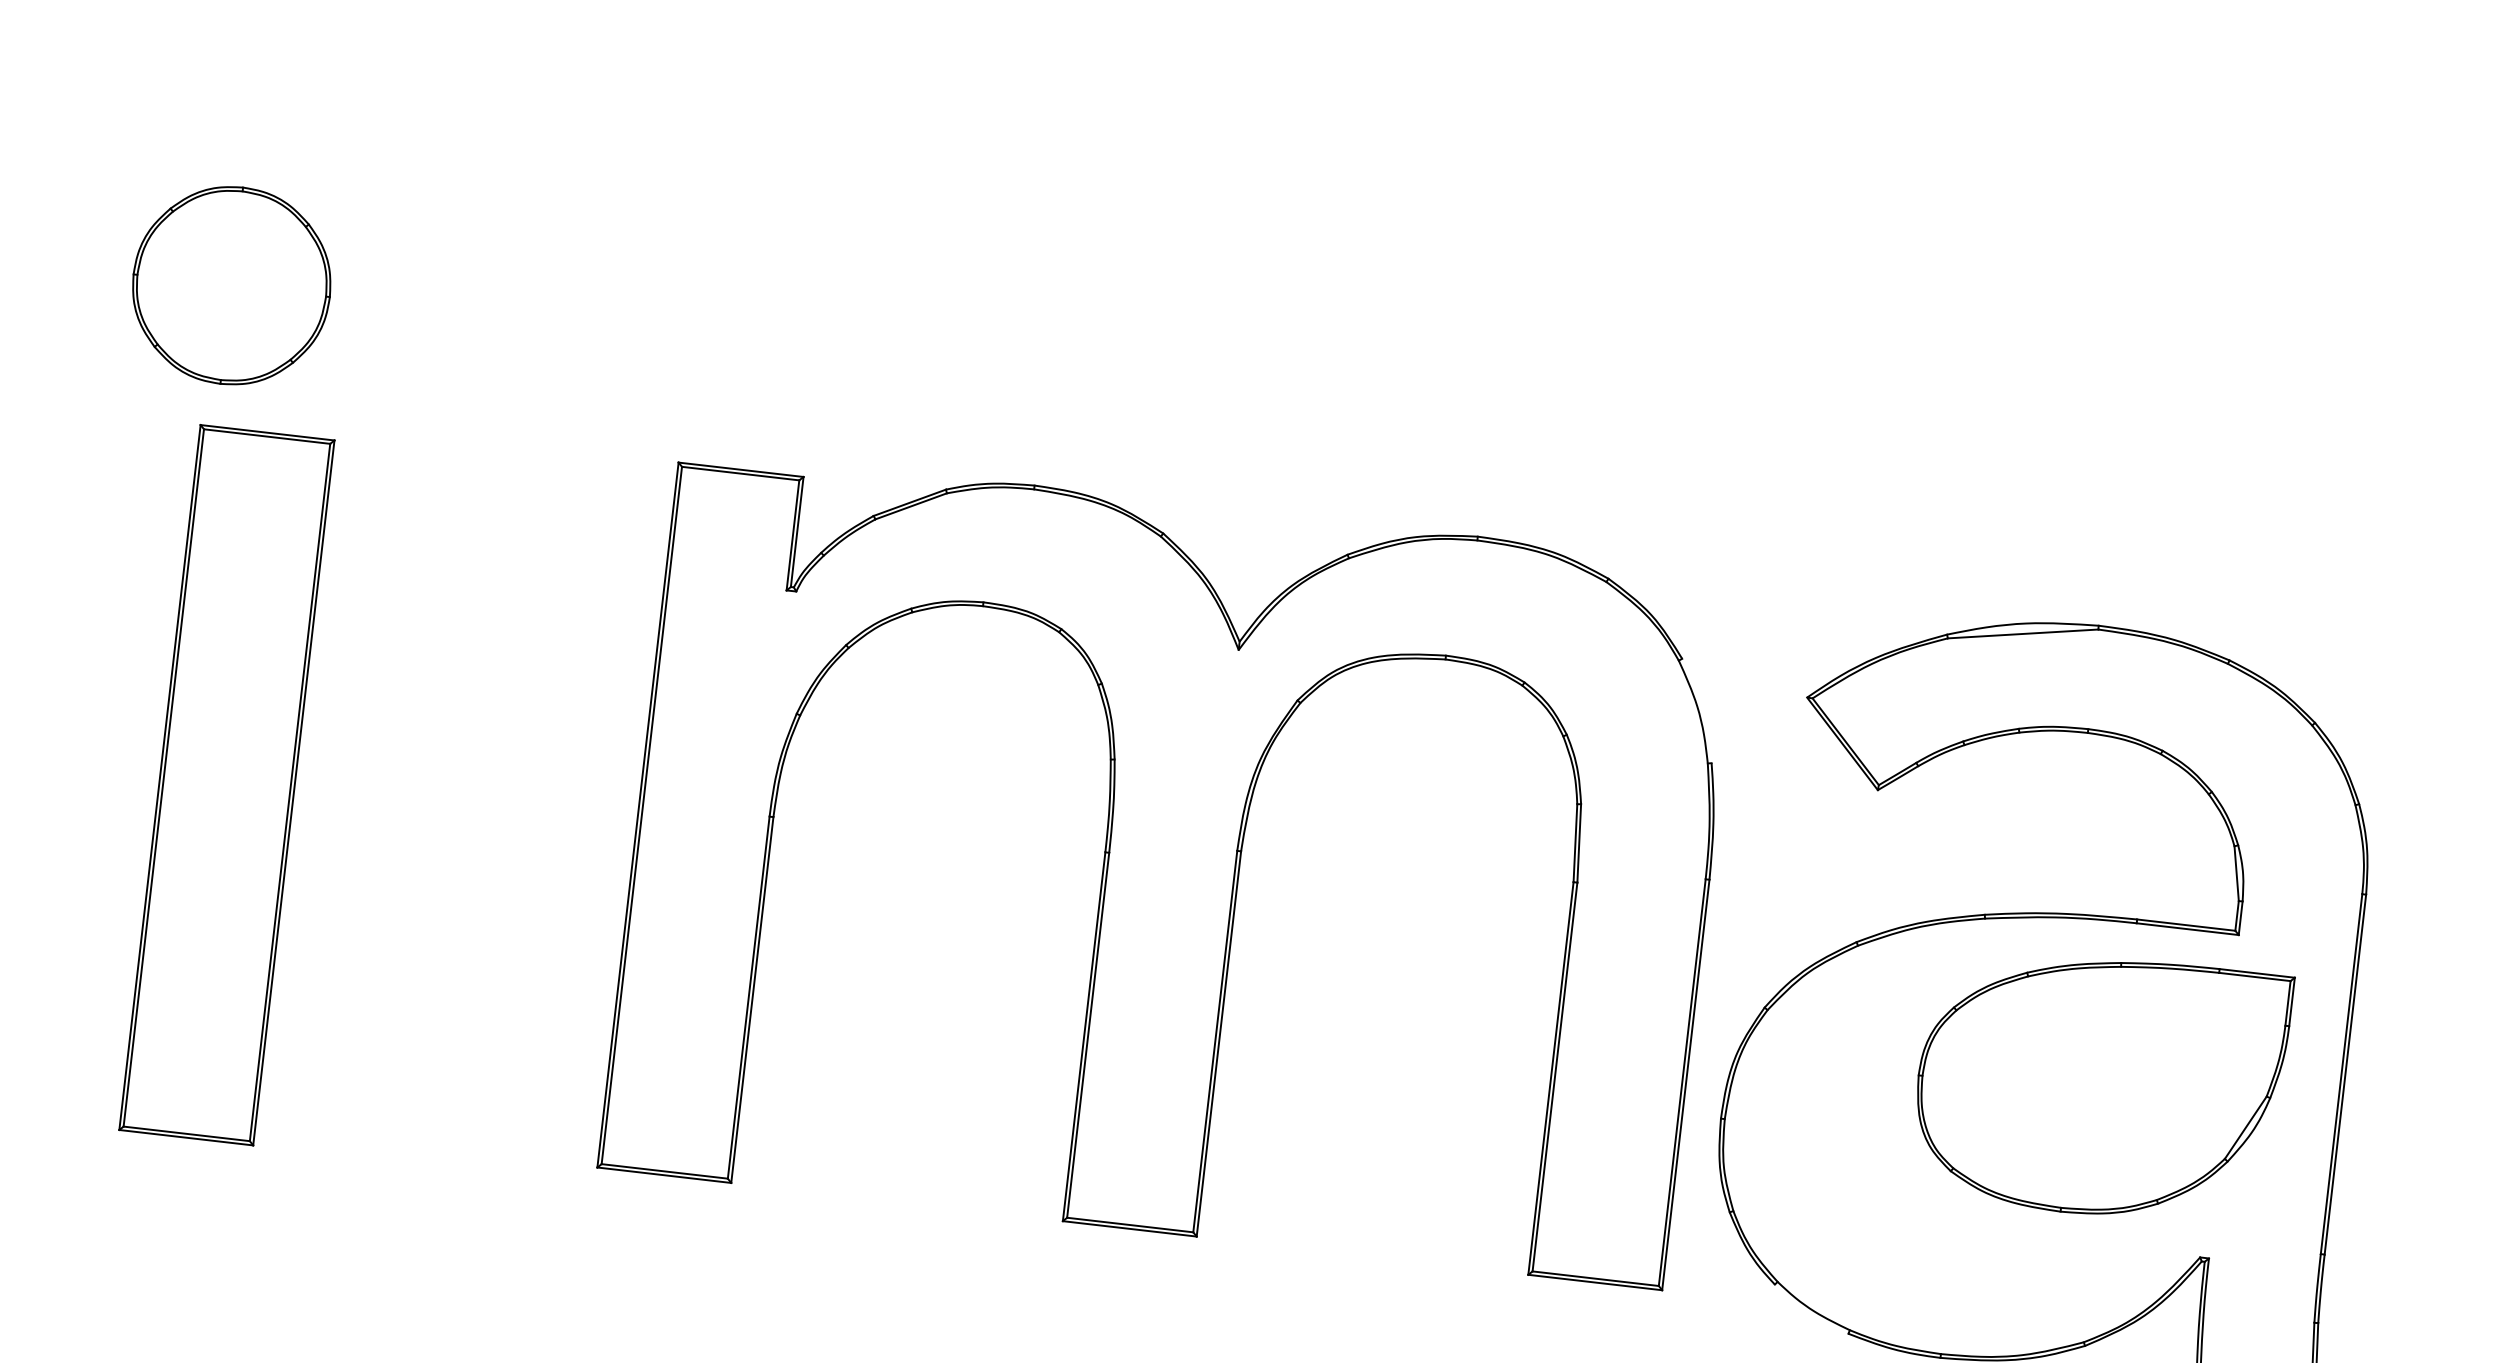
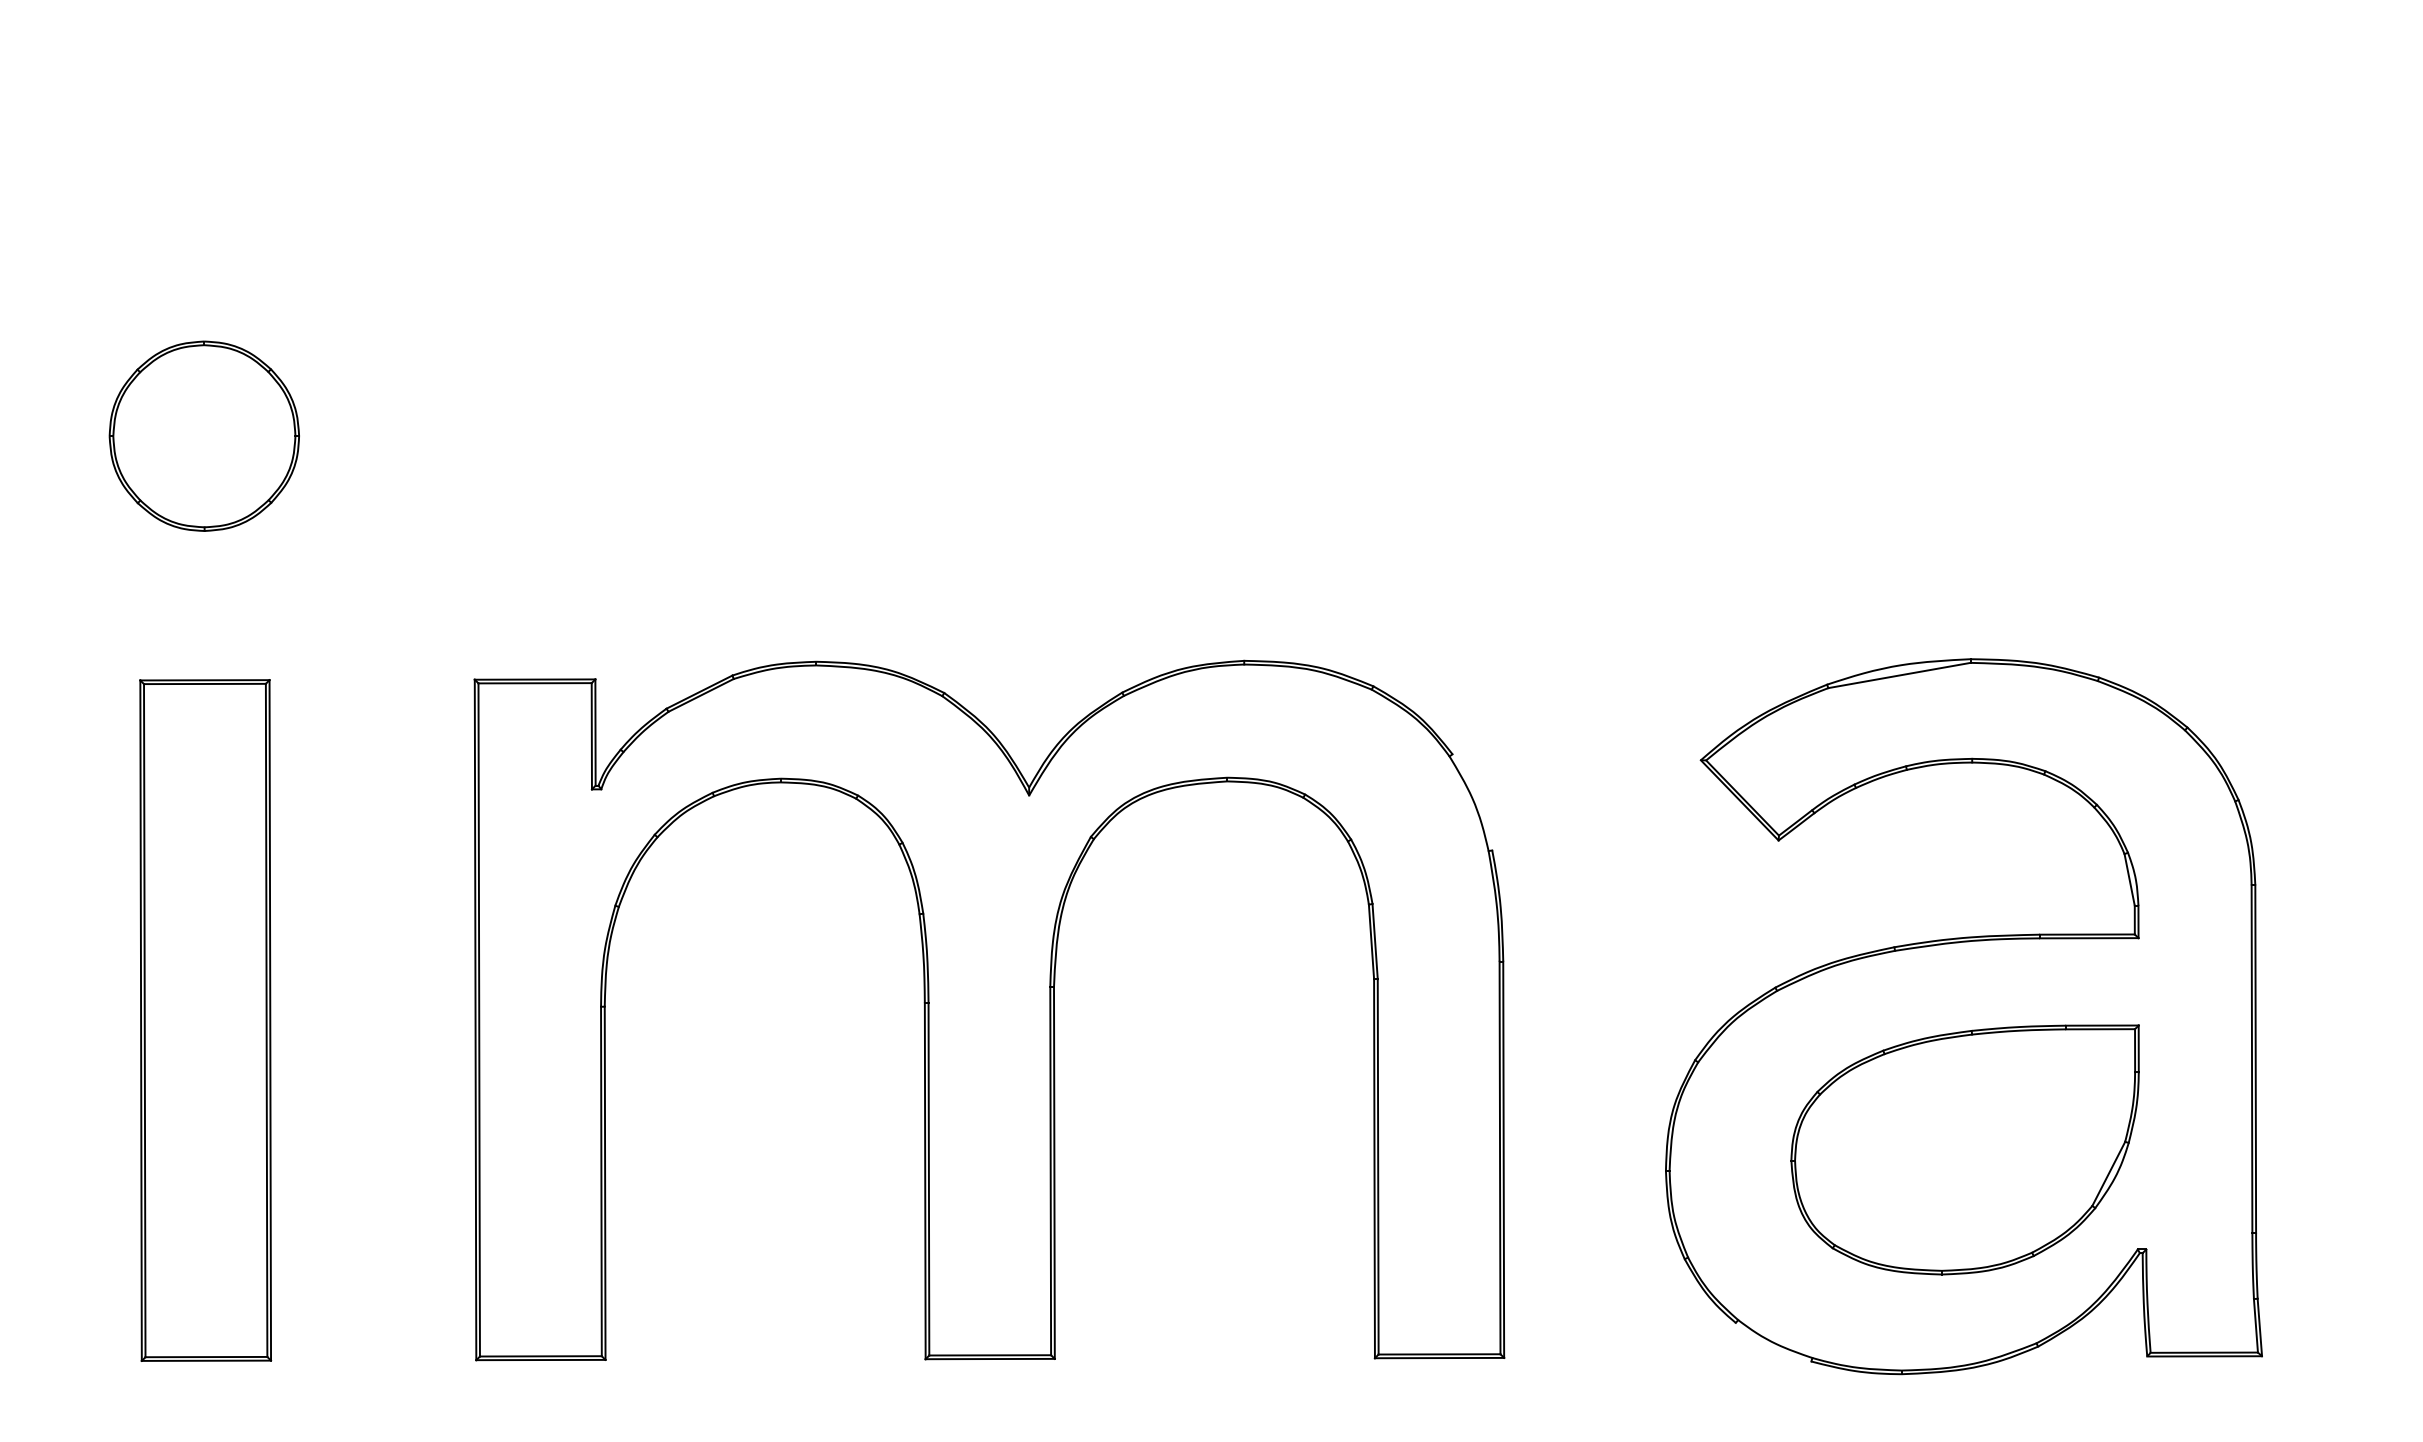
part: (230, 284) -> (203, 435), moved
part: (1171, 867) -> (989, 1010), moved
part: (2099, 1084) -> (1964, 1149), moved

